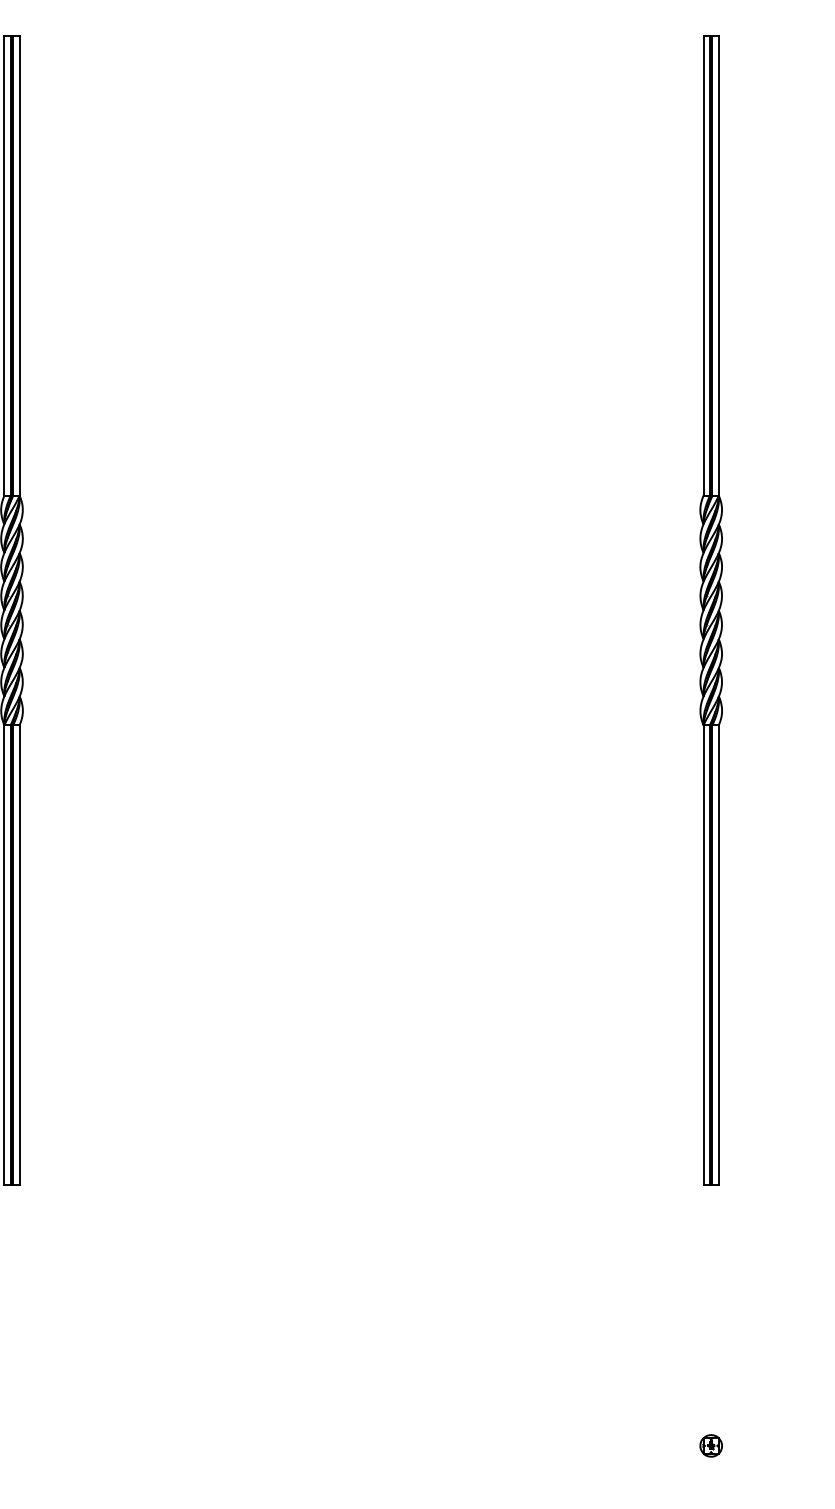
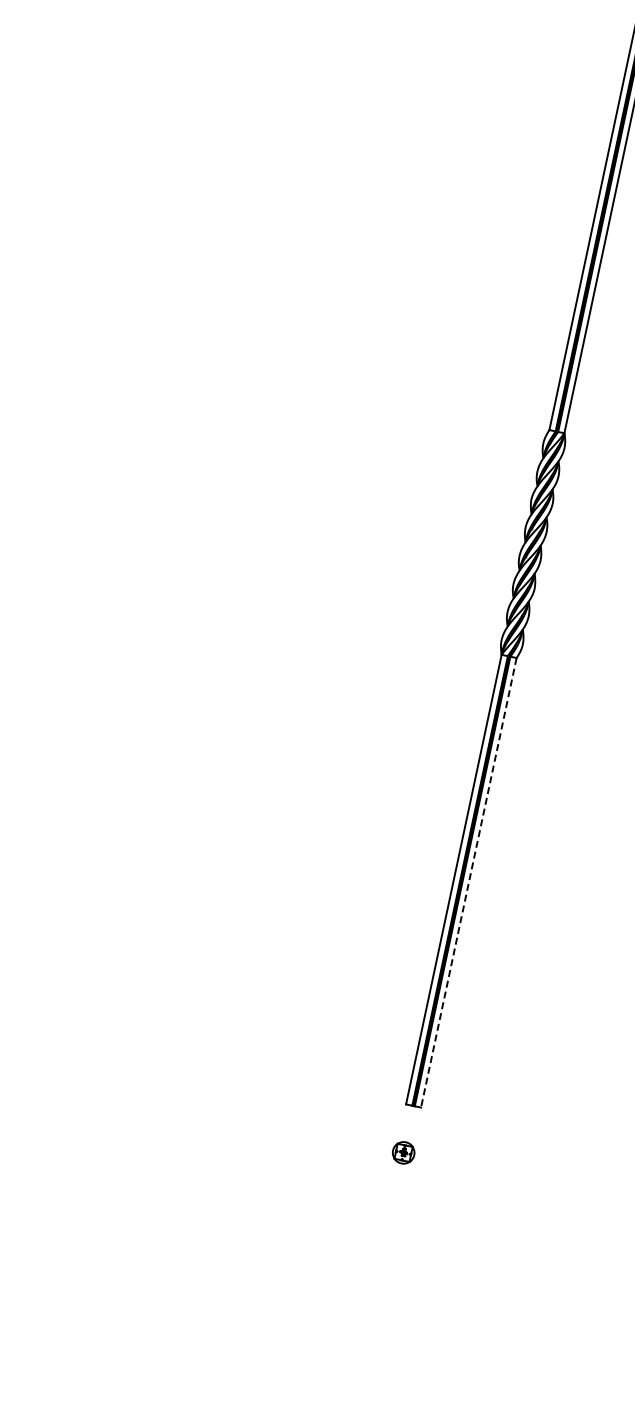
line: (718, 955) -> (468, 883), solid -> dashed
part: (710, 1445) -> (403, 1152), moved

